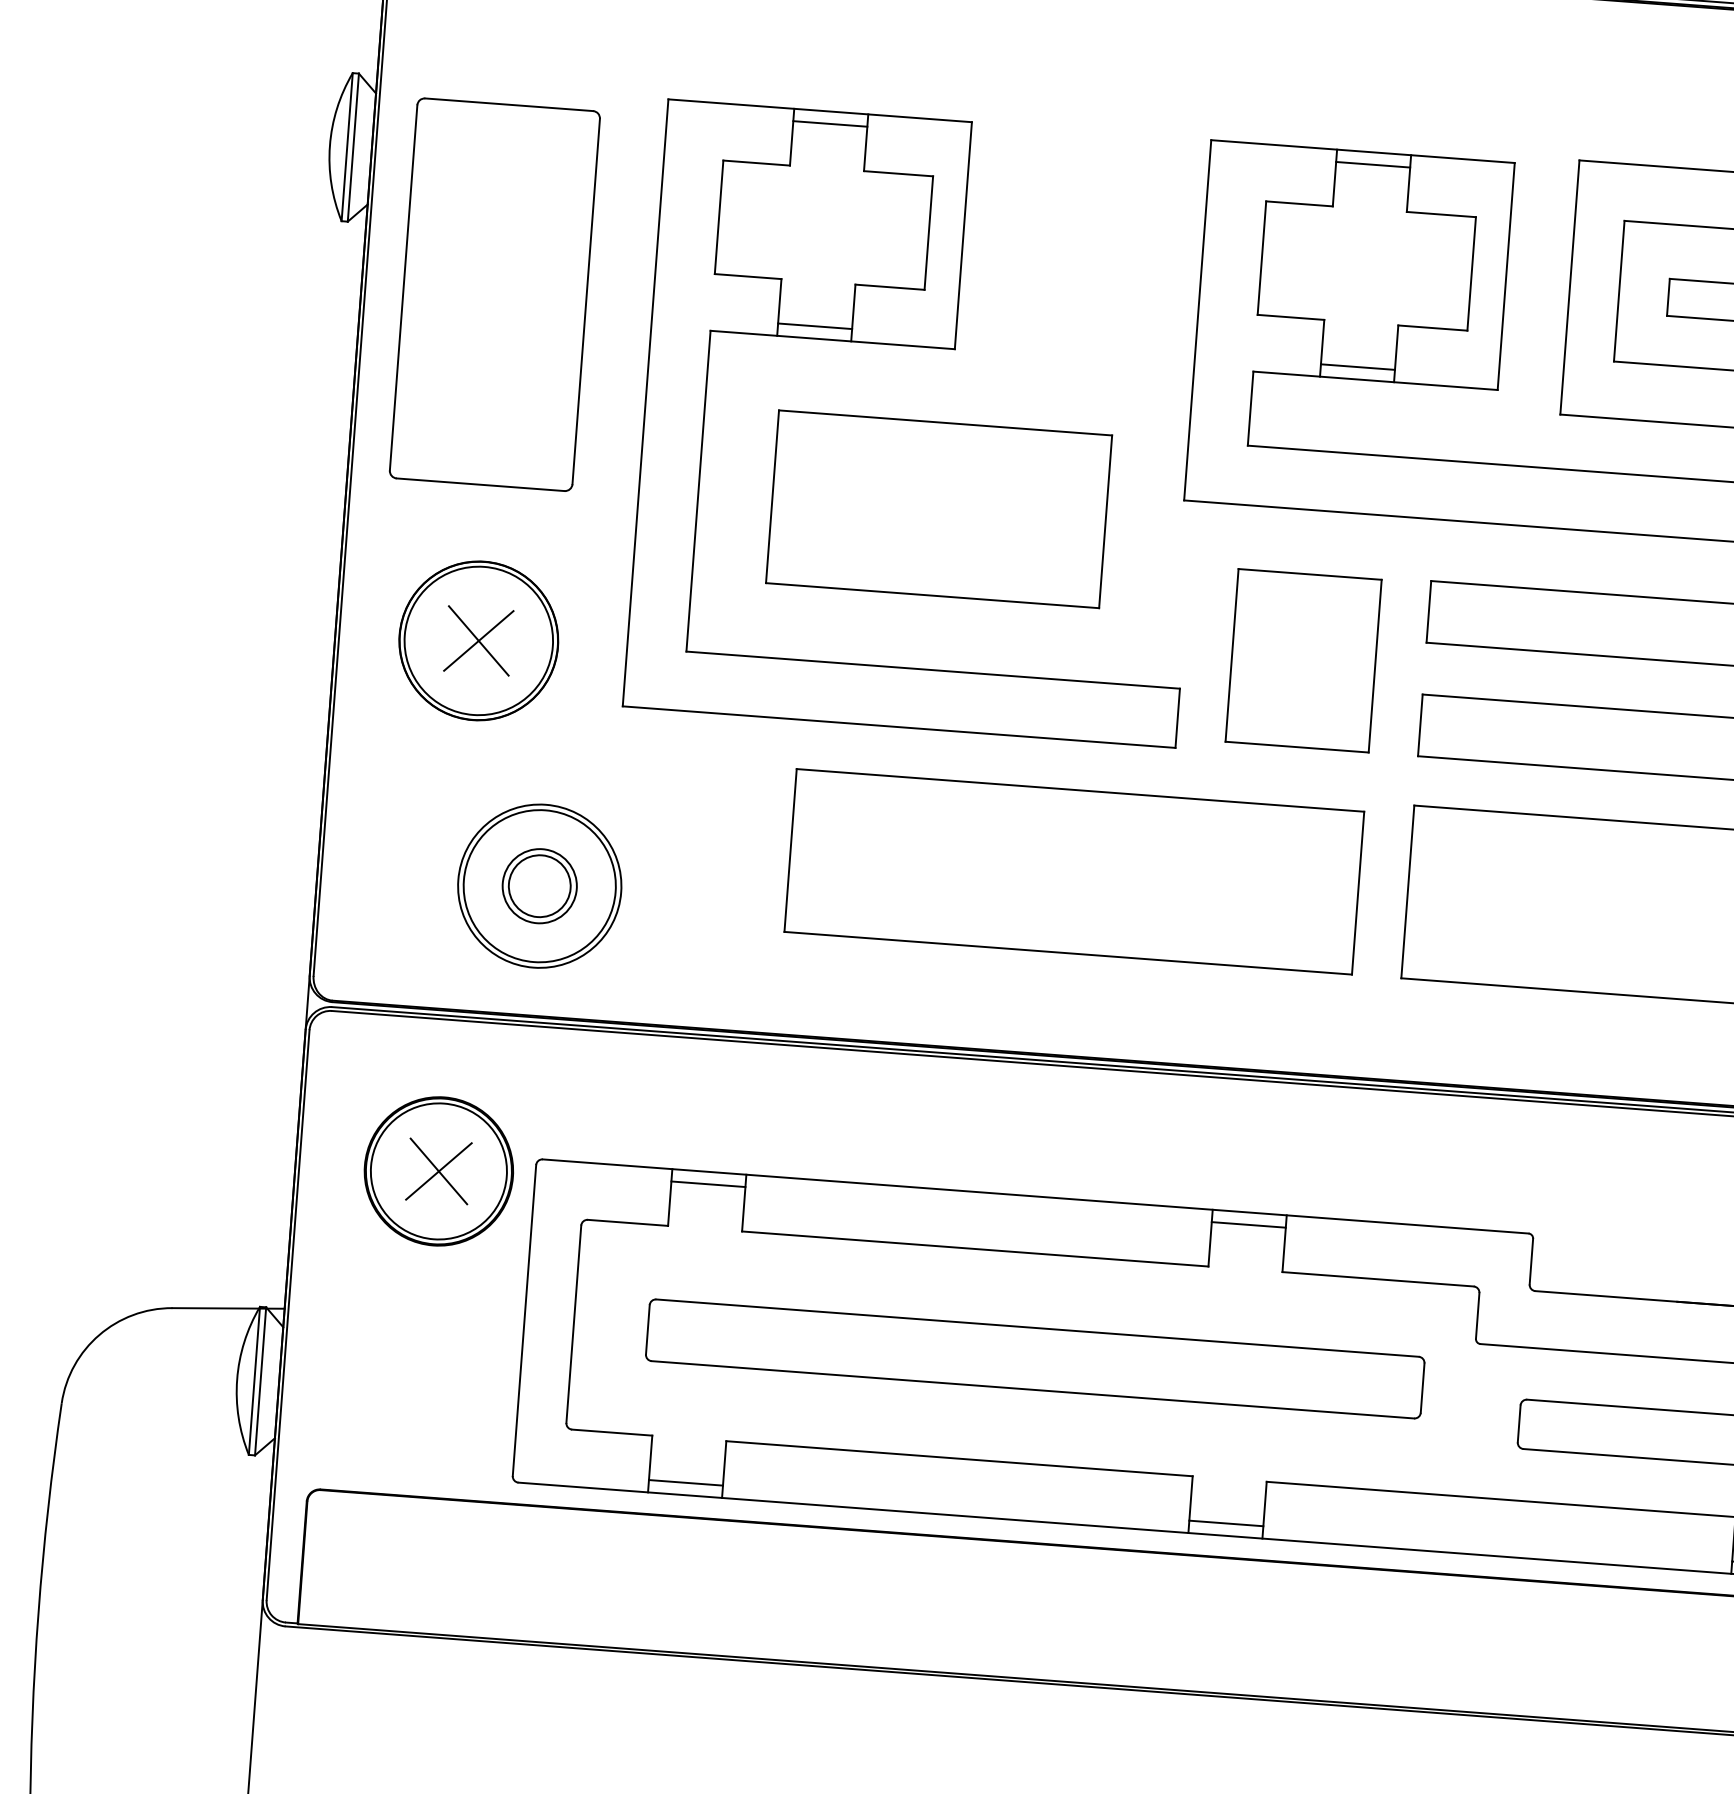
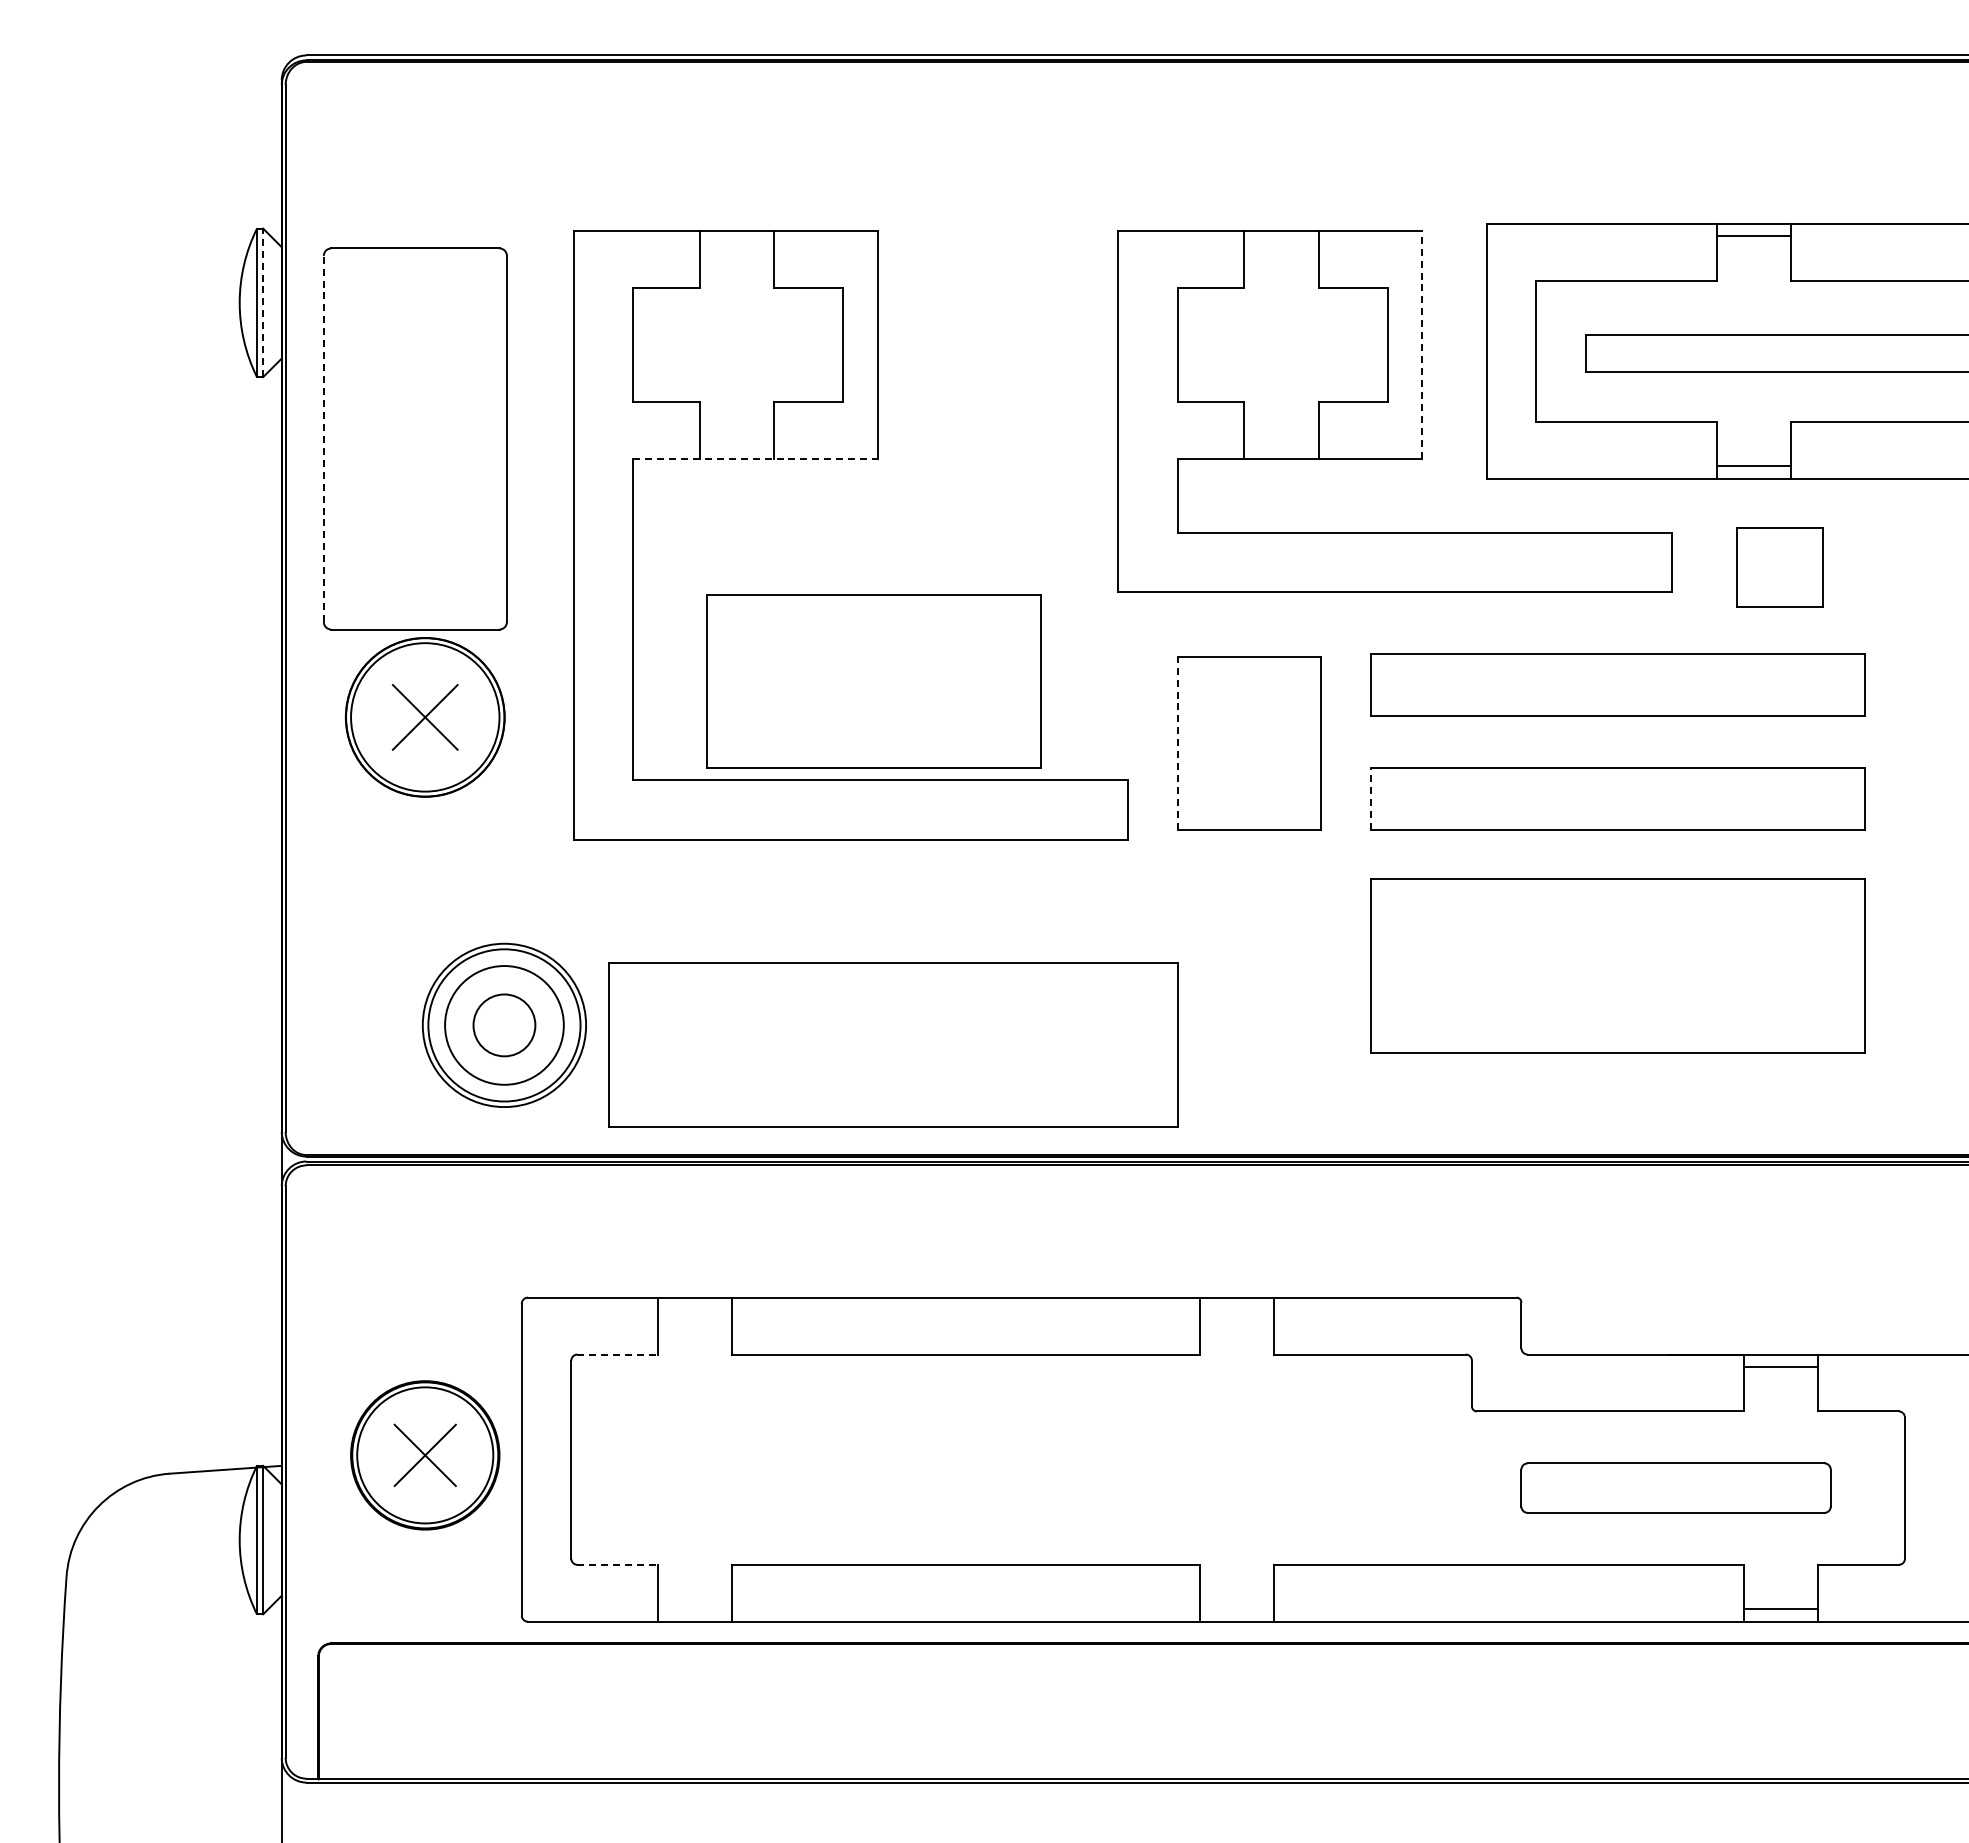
line: (829, 123) -> (736, 243), removed
line: (353, 147) -> (263, 302), solid -> dashed
line: (1373, 164) -> (1281, 243), removed
line: (1506, 276) -> (1422, 344), solid -> dashed
line: (403, 287) -> (323, 438), solid -> dashed
line: (814, 326) -> (736, 446), removed
line: (833, 339) -> (756, 458), solid -> dashed
line: (1358, 367) -> (1281, 446), removed
part: (938, 509) -> (873, 681), moved
part: (479, 641) -> (425, 717), moved
line: (1232, 655) -> (1177, 743), solid -> dashed
line: (1420, 725) -> (1370, 799), solid -> dashed
part: (1074, 871) -> (893, 1044), moved
circle: (539, 886) -> (504, 1025), size x1.6
part: (439, 1171) -> (425, 1455), moved
line: (707, 1183) -> (694, 1309), removed
line: (628, 1222) -> (618, 1354), solid -> dashed
line: (1248, 1224) -> (1236, 1309), removed
part: (1034, 1358) -> (1033, 1459), removed
line: (613, 1432) -> (618, 1564), solid -> dashed
line: (685, 1482) -> (694, 1609), removed
line: (1225, 1523) -> (1236, 1609), removed

